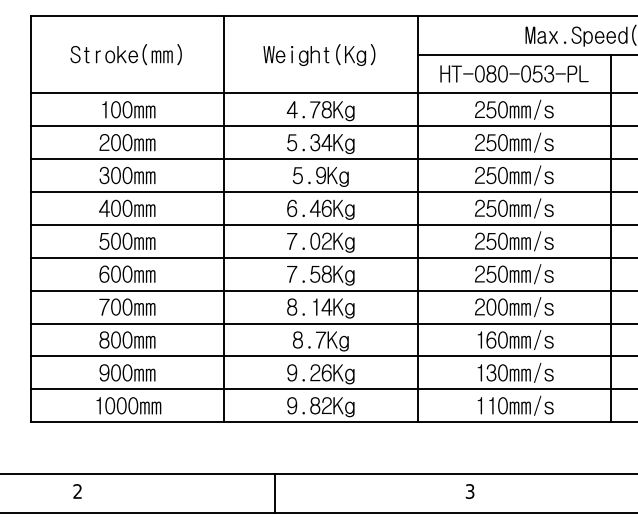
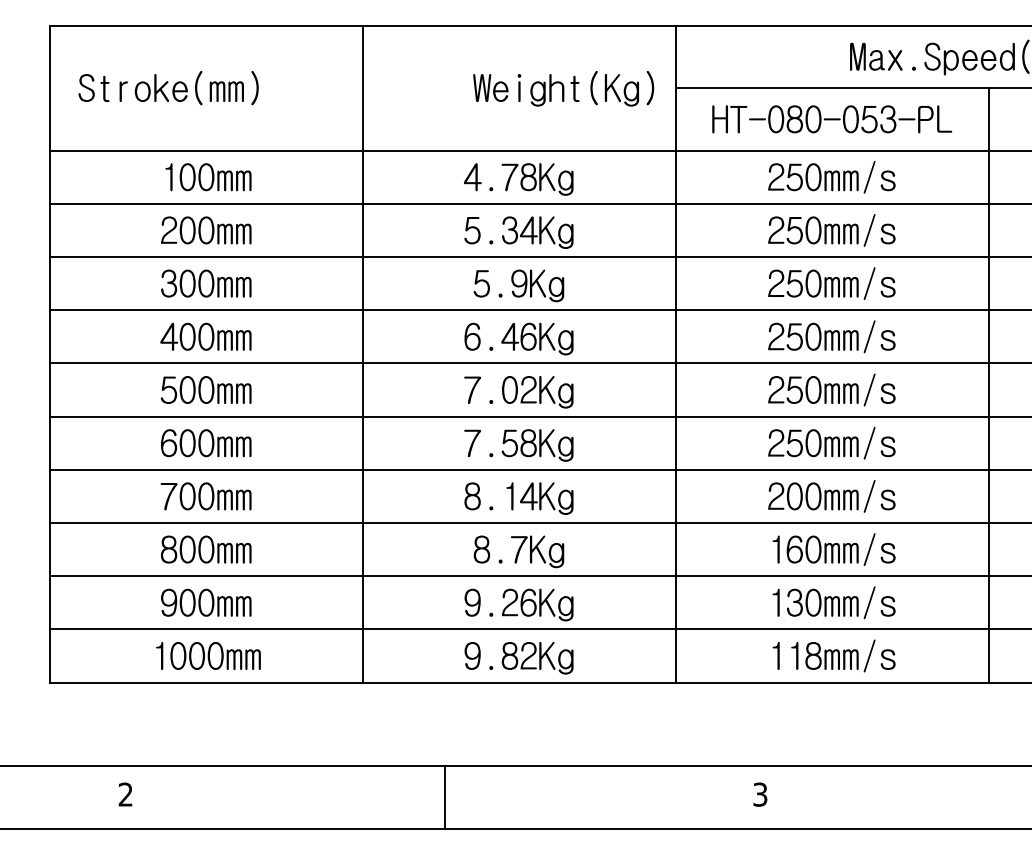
text: (125, 54) -> (167, 87), moved
text: (319, 54) -> (563, 87), moved
text: (502, 405) -> (812, 655), 110mm/s -> 118mm/s

